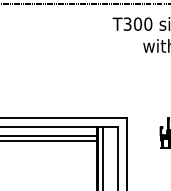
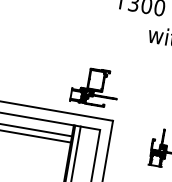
part: (108, 94) -> (94, 87), added

